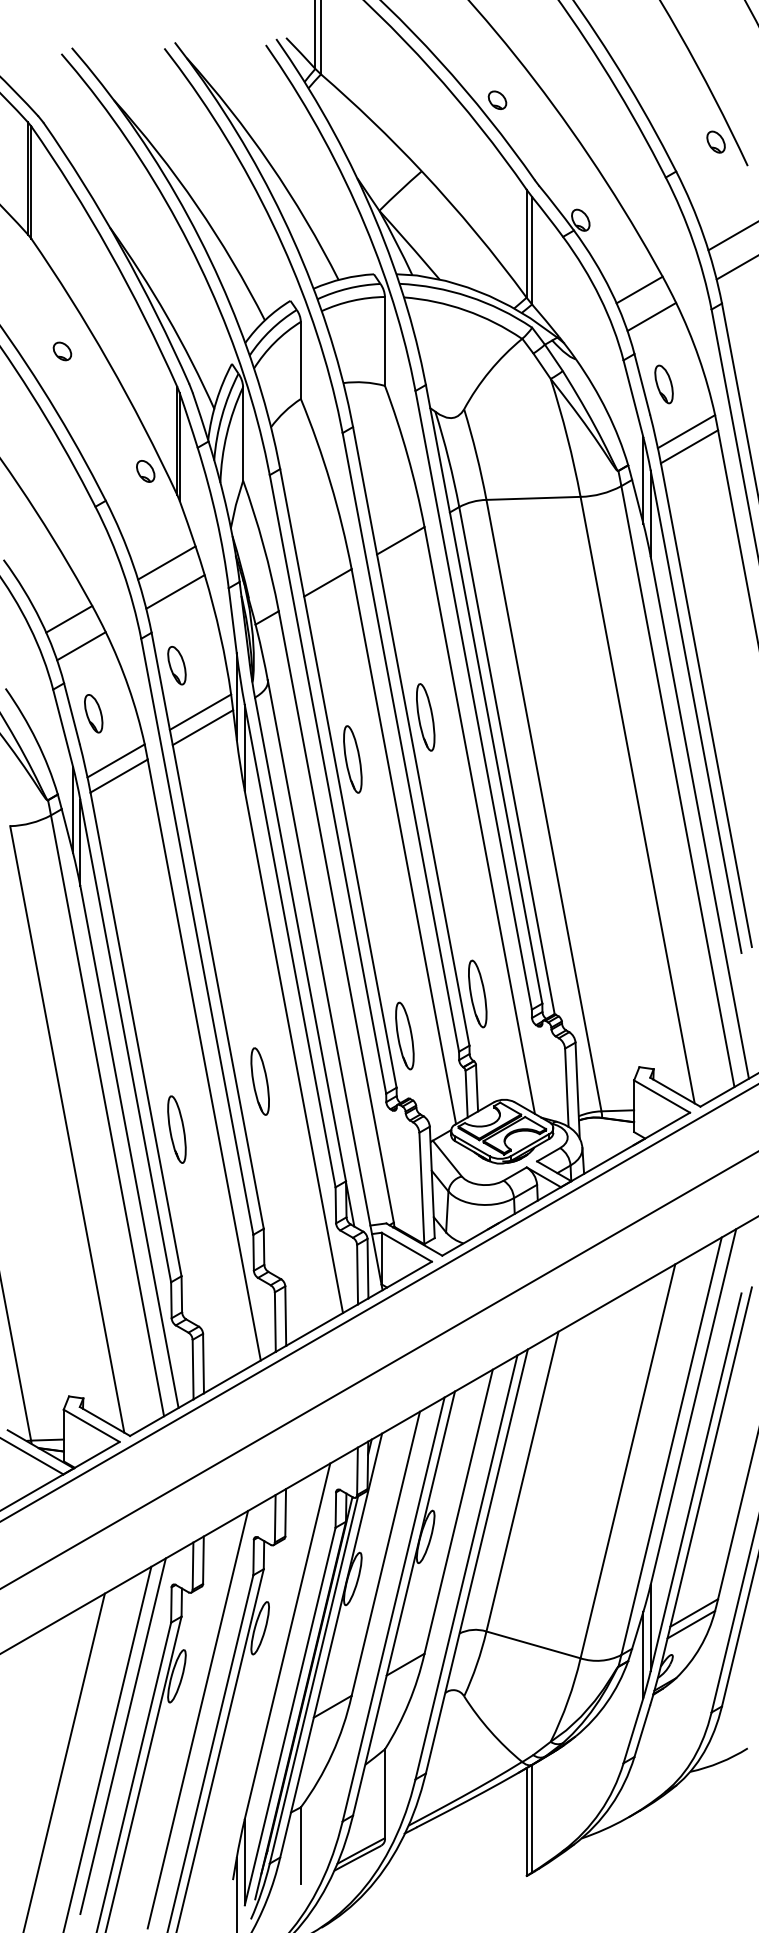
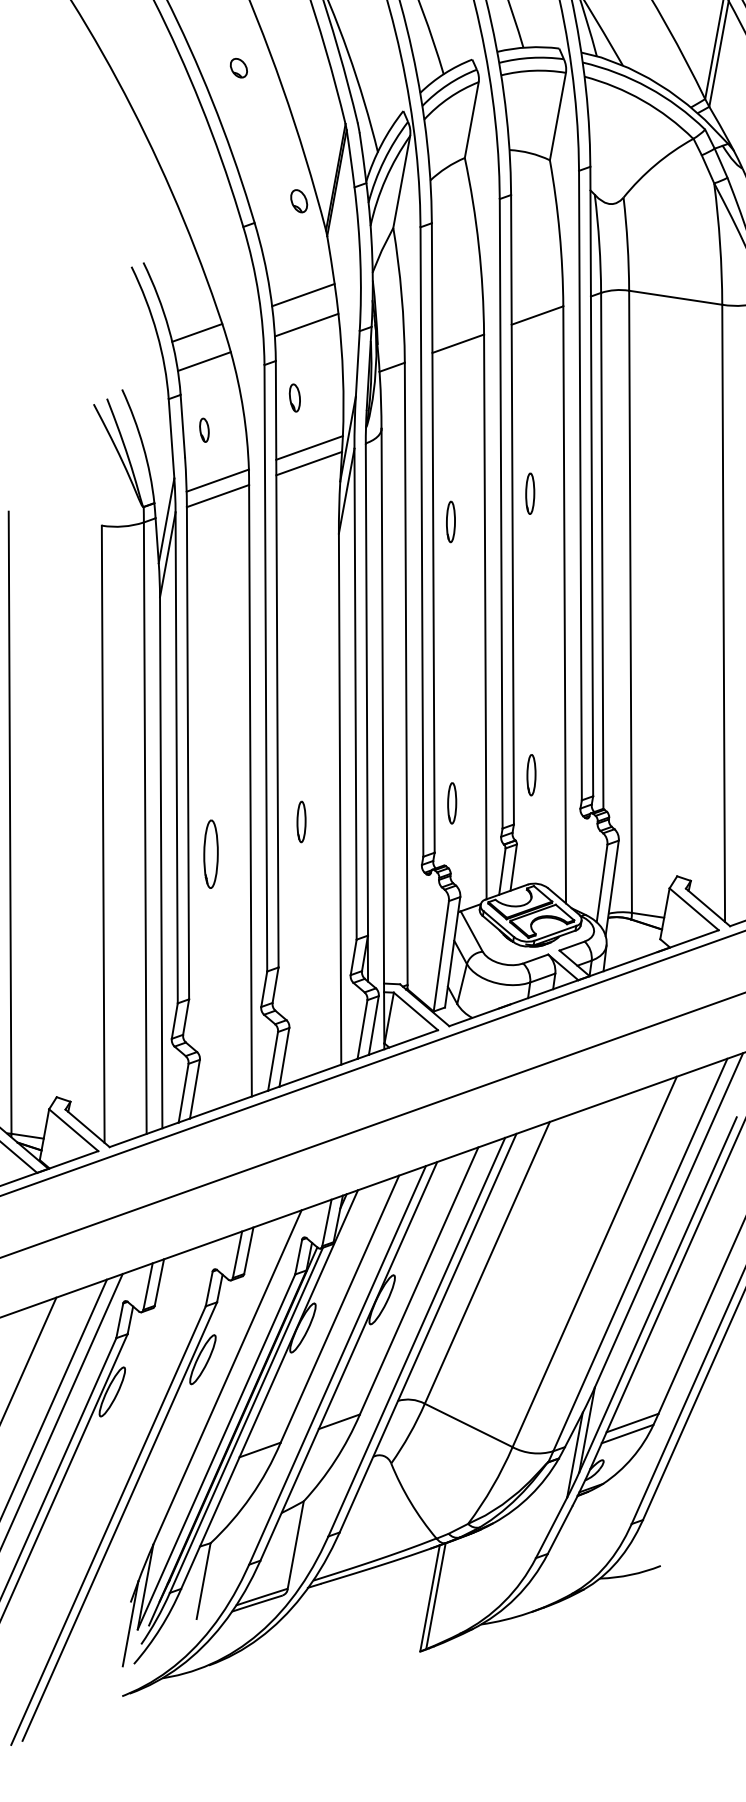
part: (176, 665) -> (294, 397), size x0.7
part: (93, 713) -> (204, 429), size x0.6
part: (425, 717) -> (529, 493), size x0.6
part: (352, 759) -> (450, 521), size x0.6
part: (477, 993) -> (531, 774), size x0.6
part: (404, 1035) -> (451, 802), size x0.6
part: (259, 1081) -> (300, 821), size x0.6
line: (197, 1719) -> (124, 1438), removed

